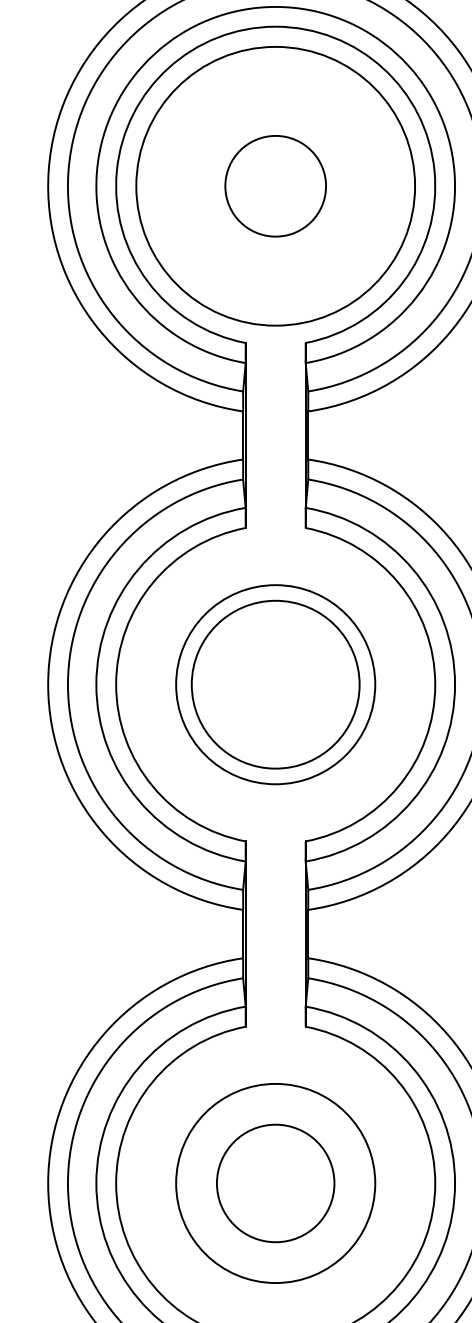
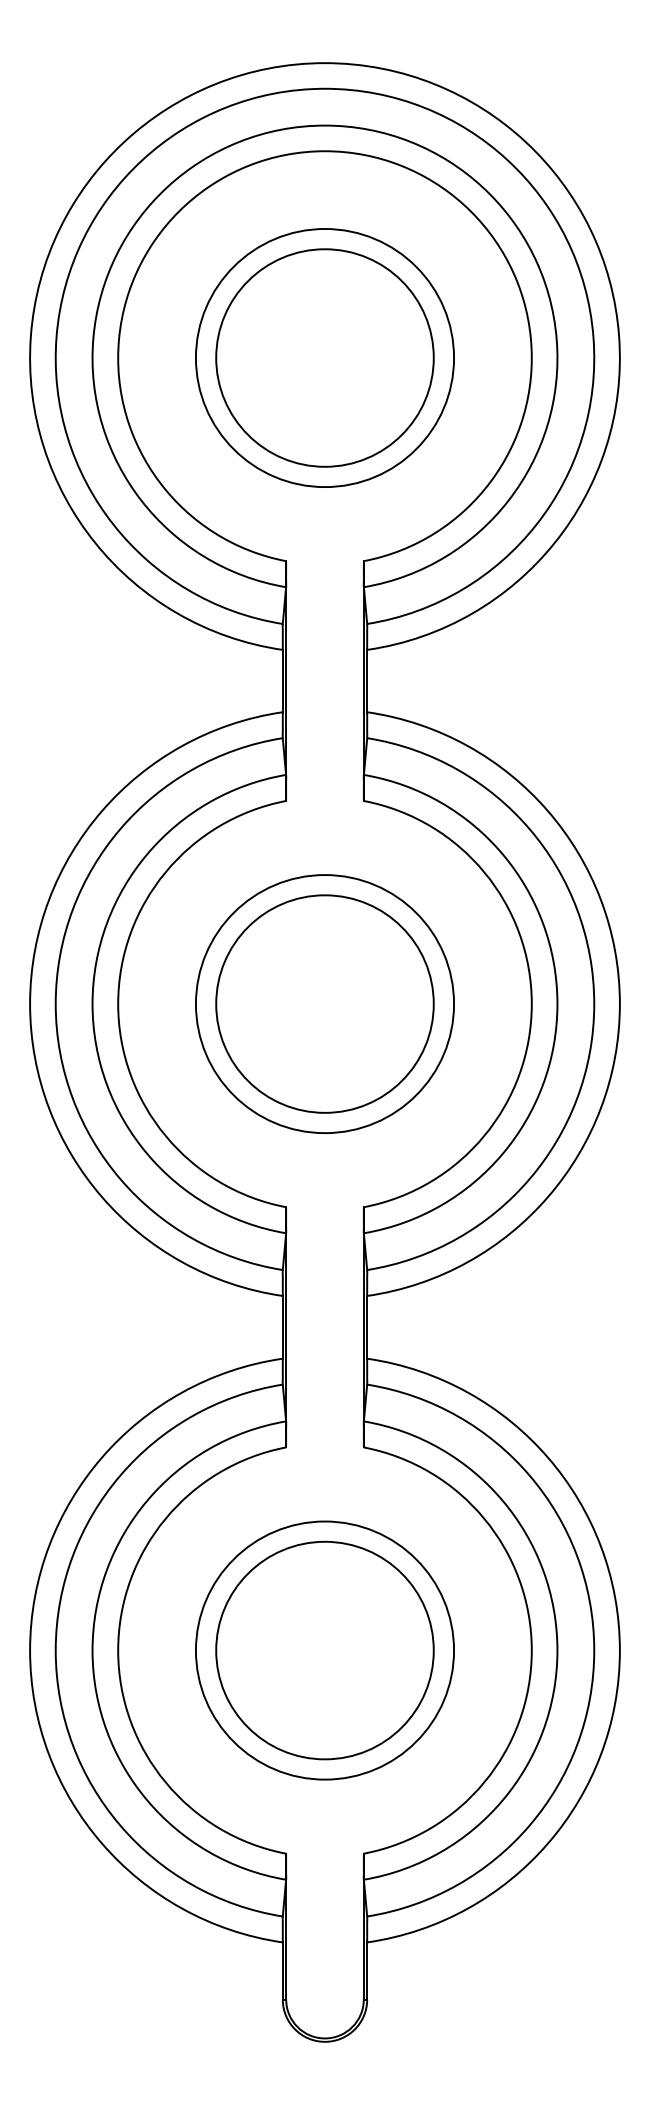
circle: (275, 185) -> (324, 357), size x1.67
circle: (275, 186) -> (324, 358), size x0.71
circle: (275, 1183) -> (324, 1650), size x1.43

